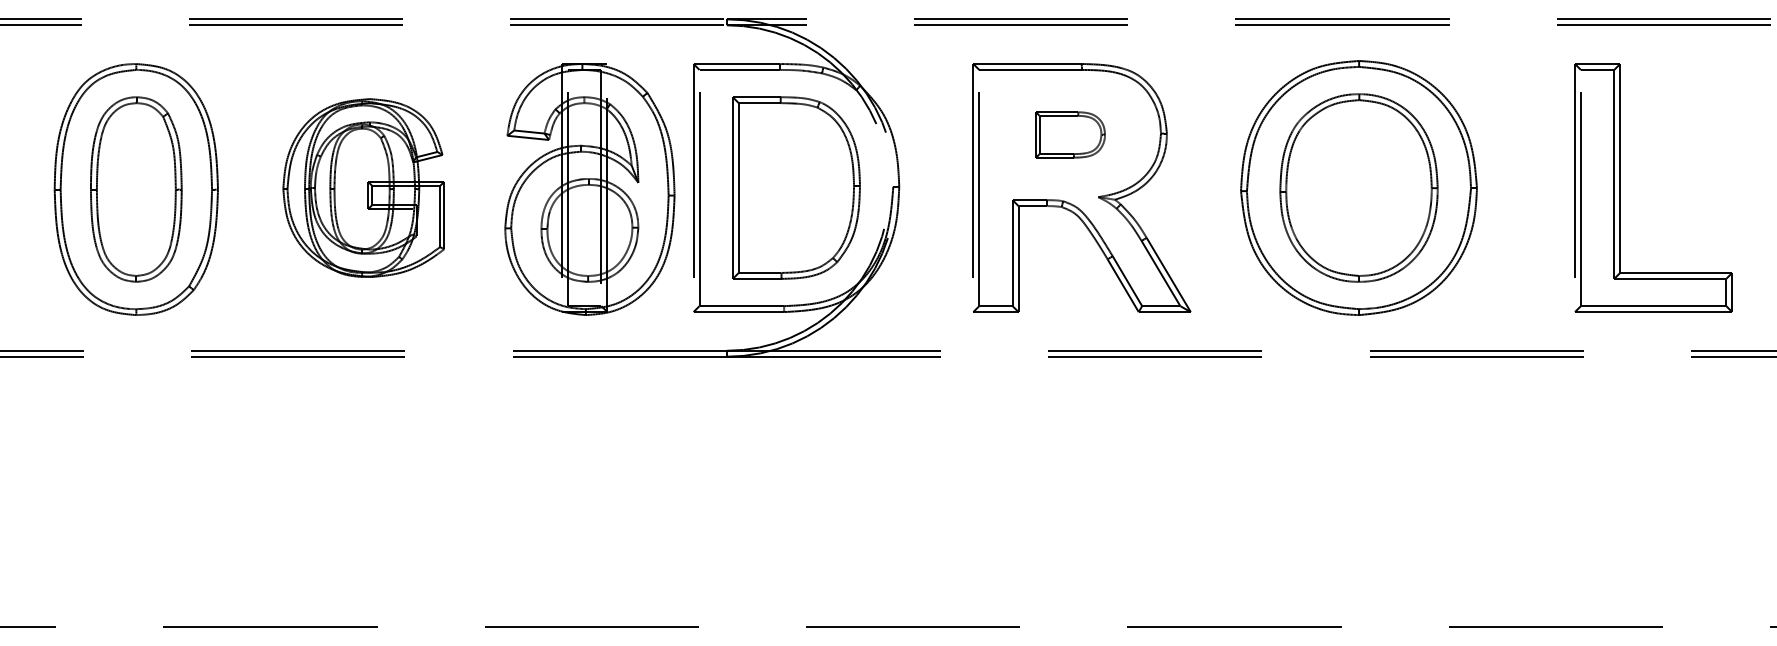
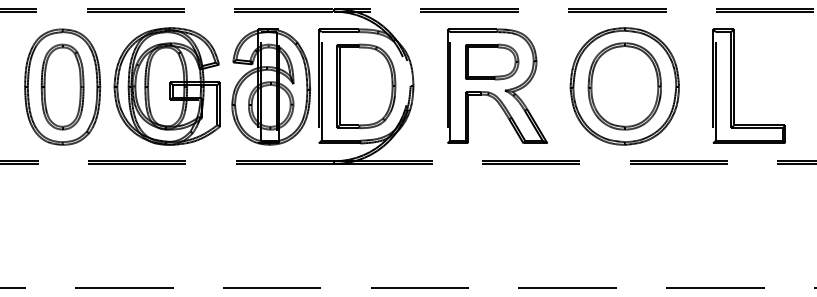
part: (1071, 133) -> (492, 61), size x1.67
part: (1621, 185) -> (734, 85), moved
part: (362, 188) -> (166, 86), size x1.43

